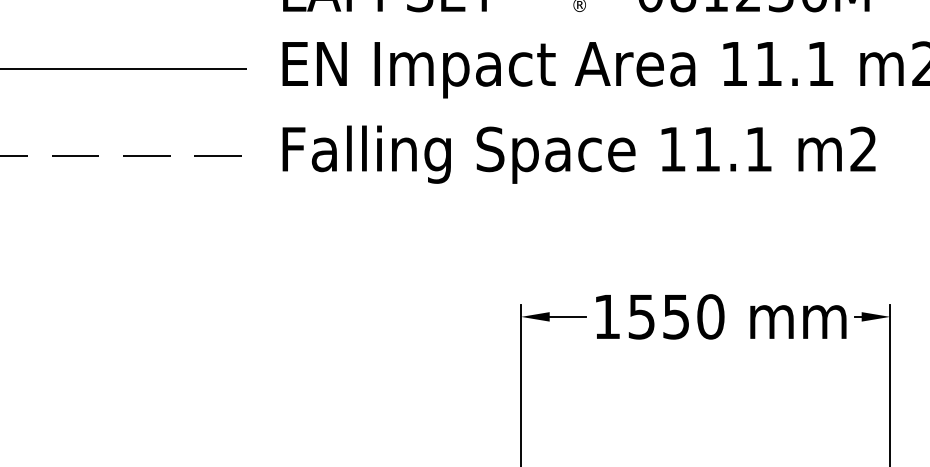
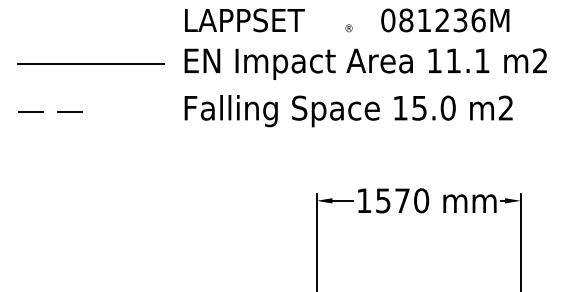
text: (732, 148) -> (433, 107), 11.1 -> 15.0
line: (146, 155) -> (109, 111), removed
line: (217, 155) -> (148, 111), removed
text: (676, 316) -> (402, 200), 1550 -> 1570

